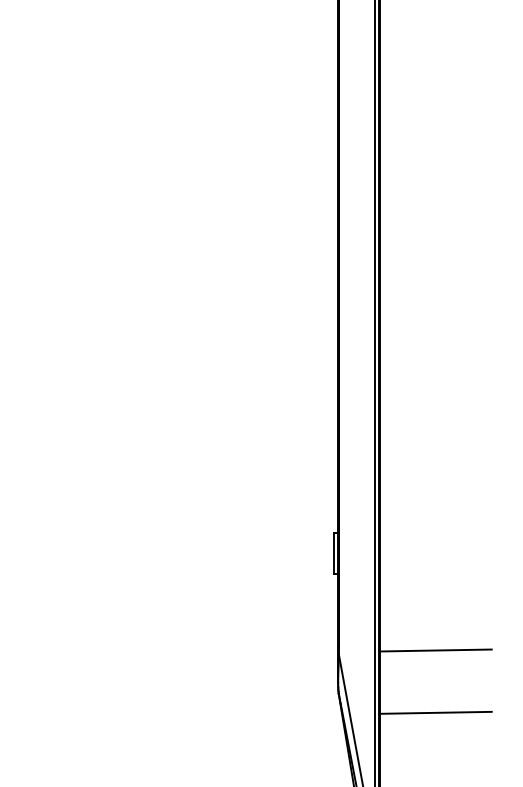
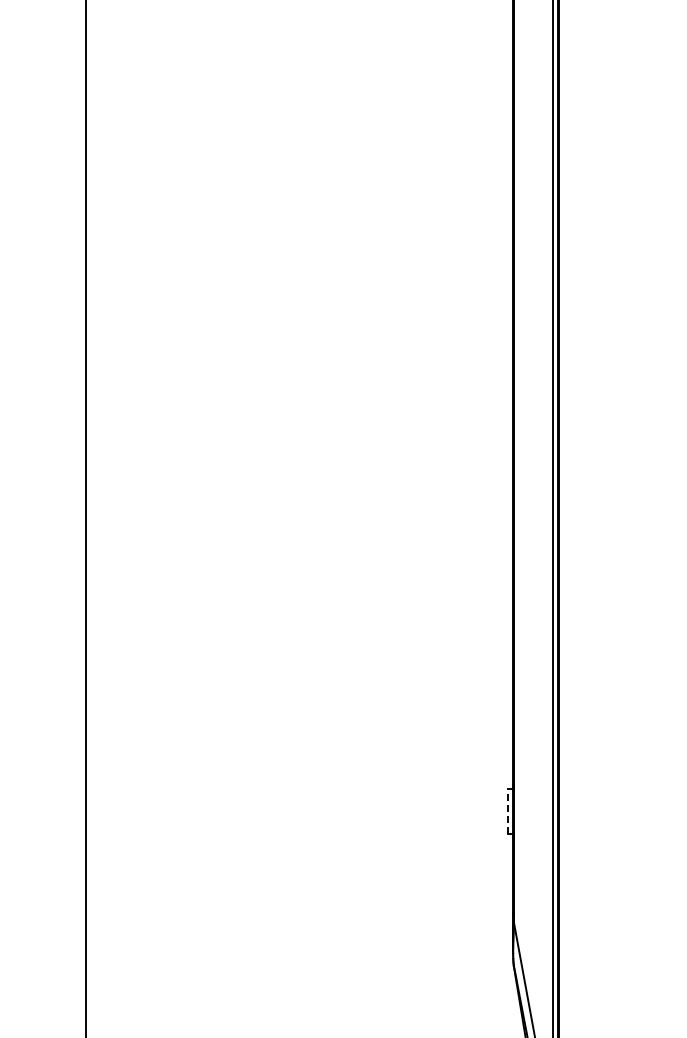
line: (333, 553) -> (508, 811), solid -> dashed
line: (434, 650) -> (619, 918), removed
line: (434, 712) -> (619, 986), removed

